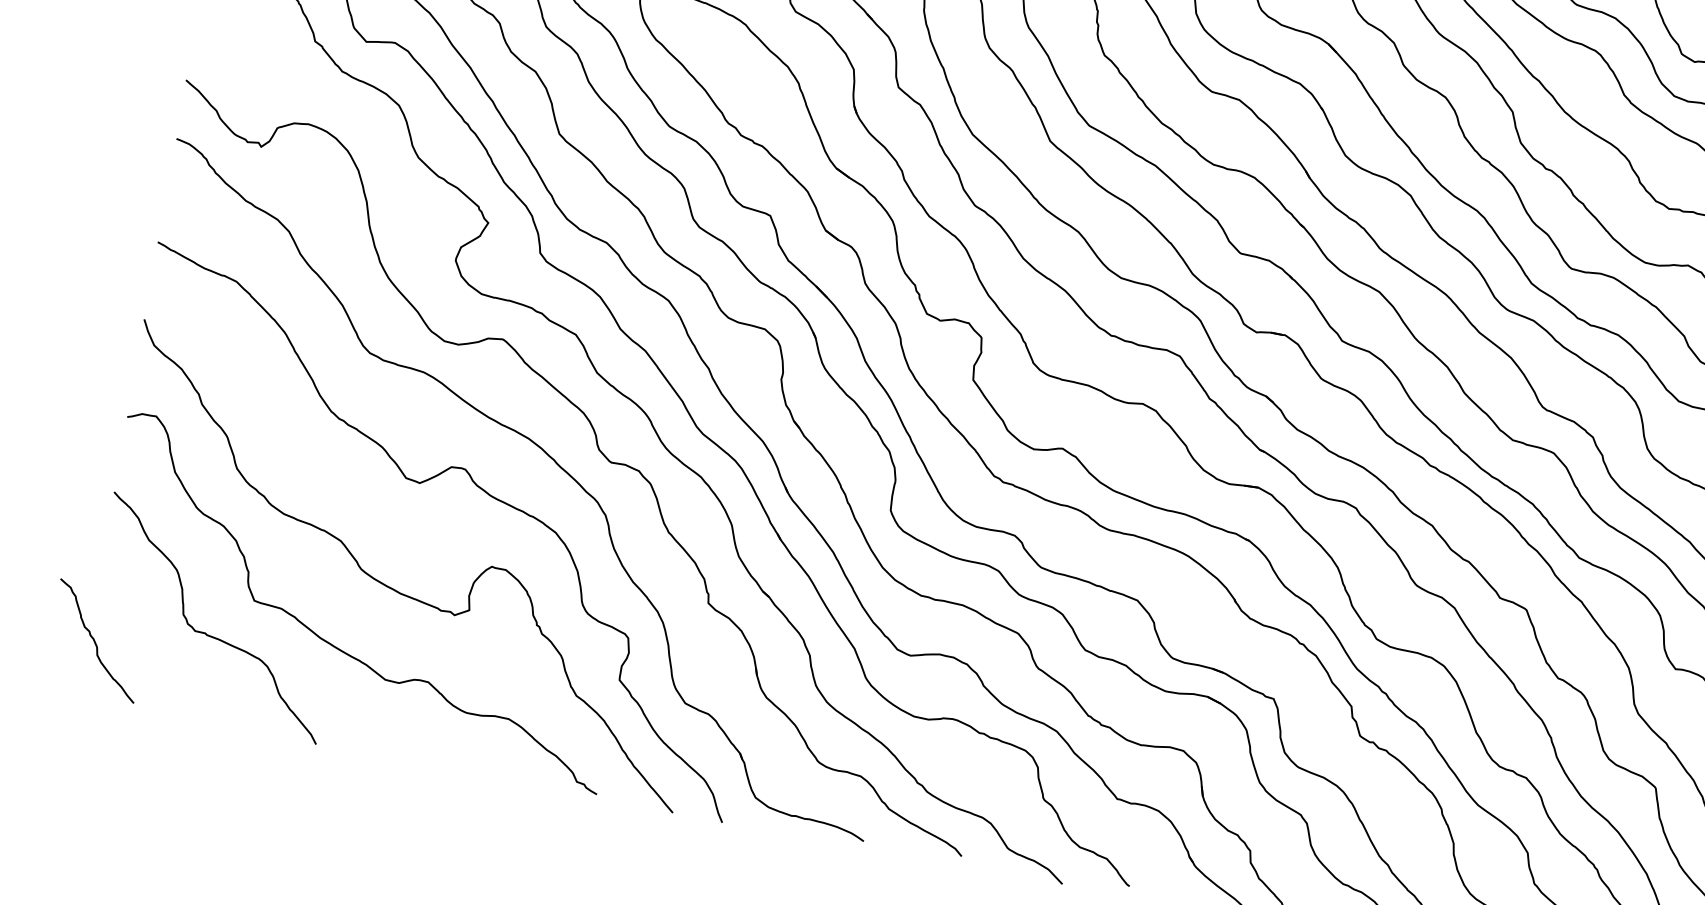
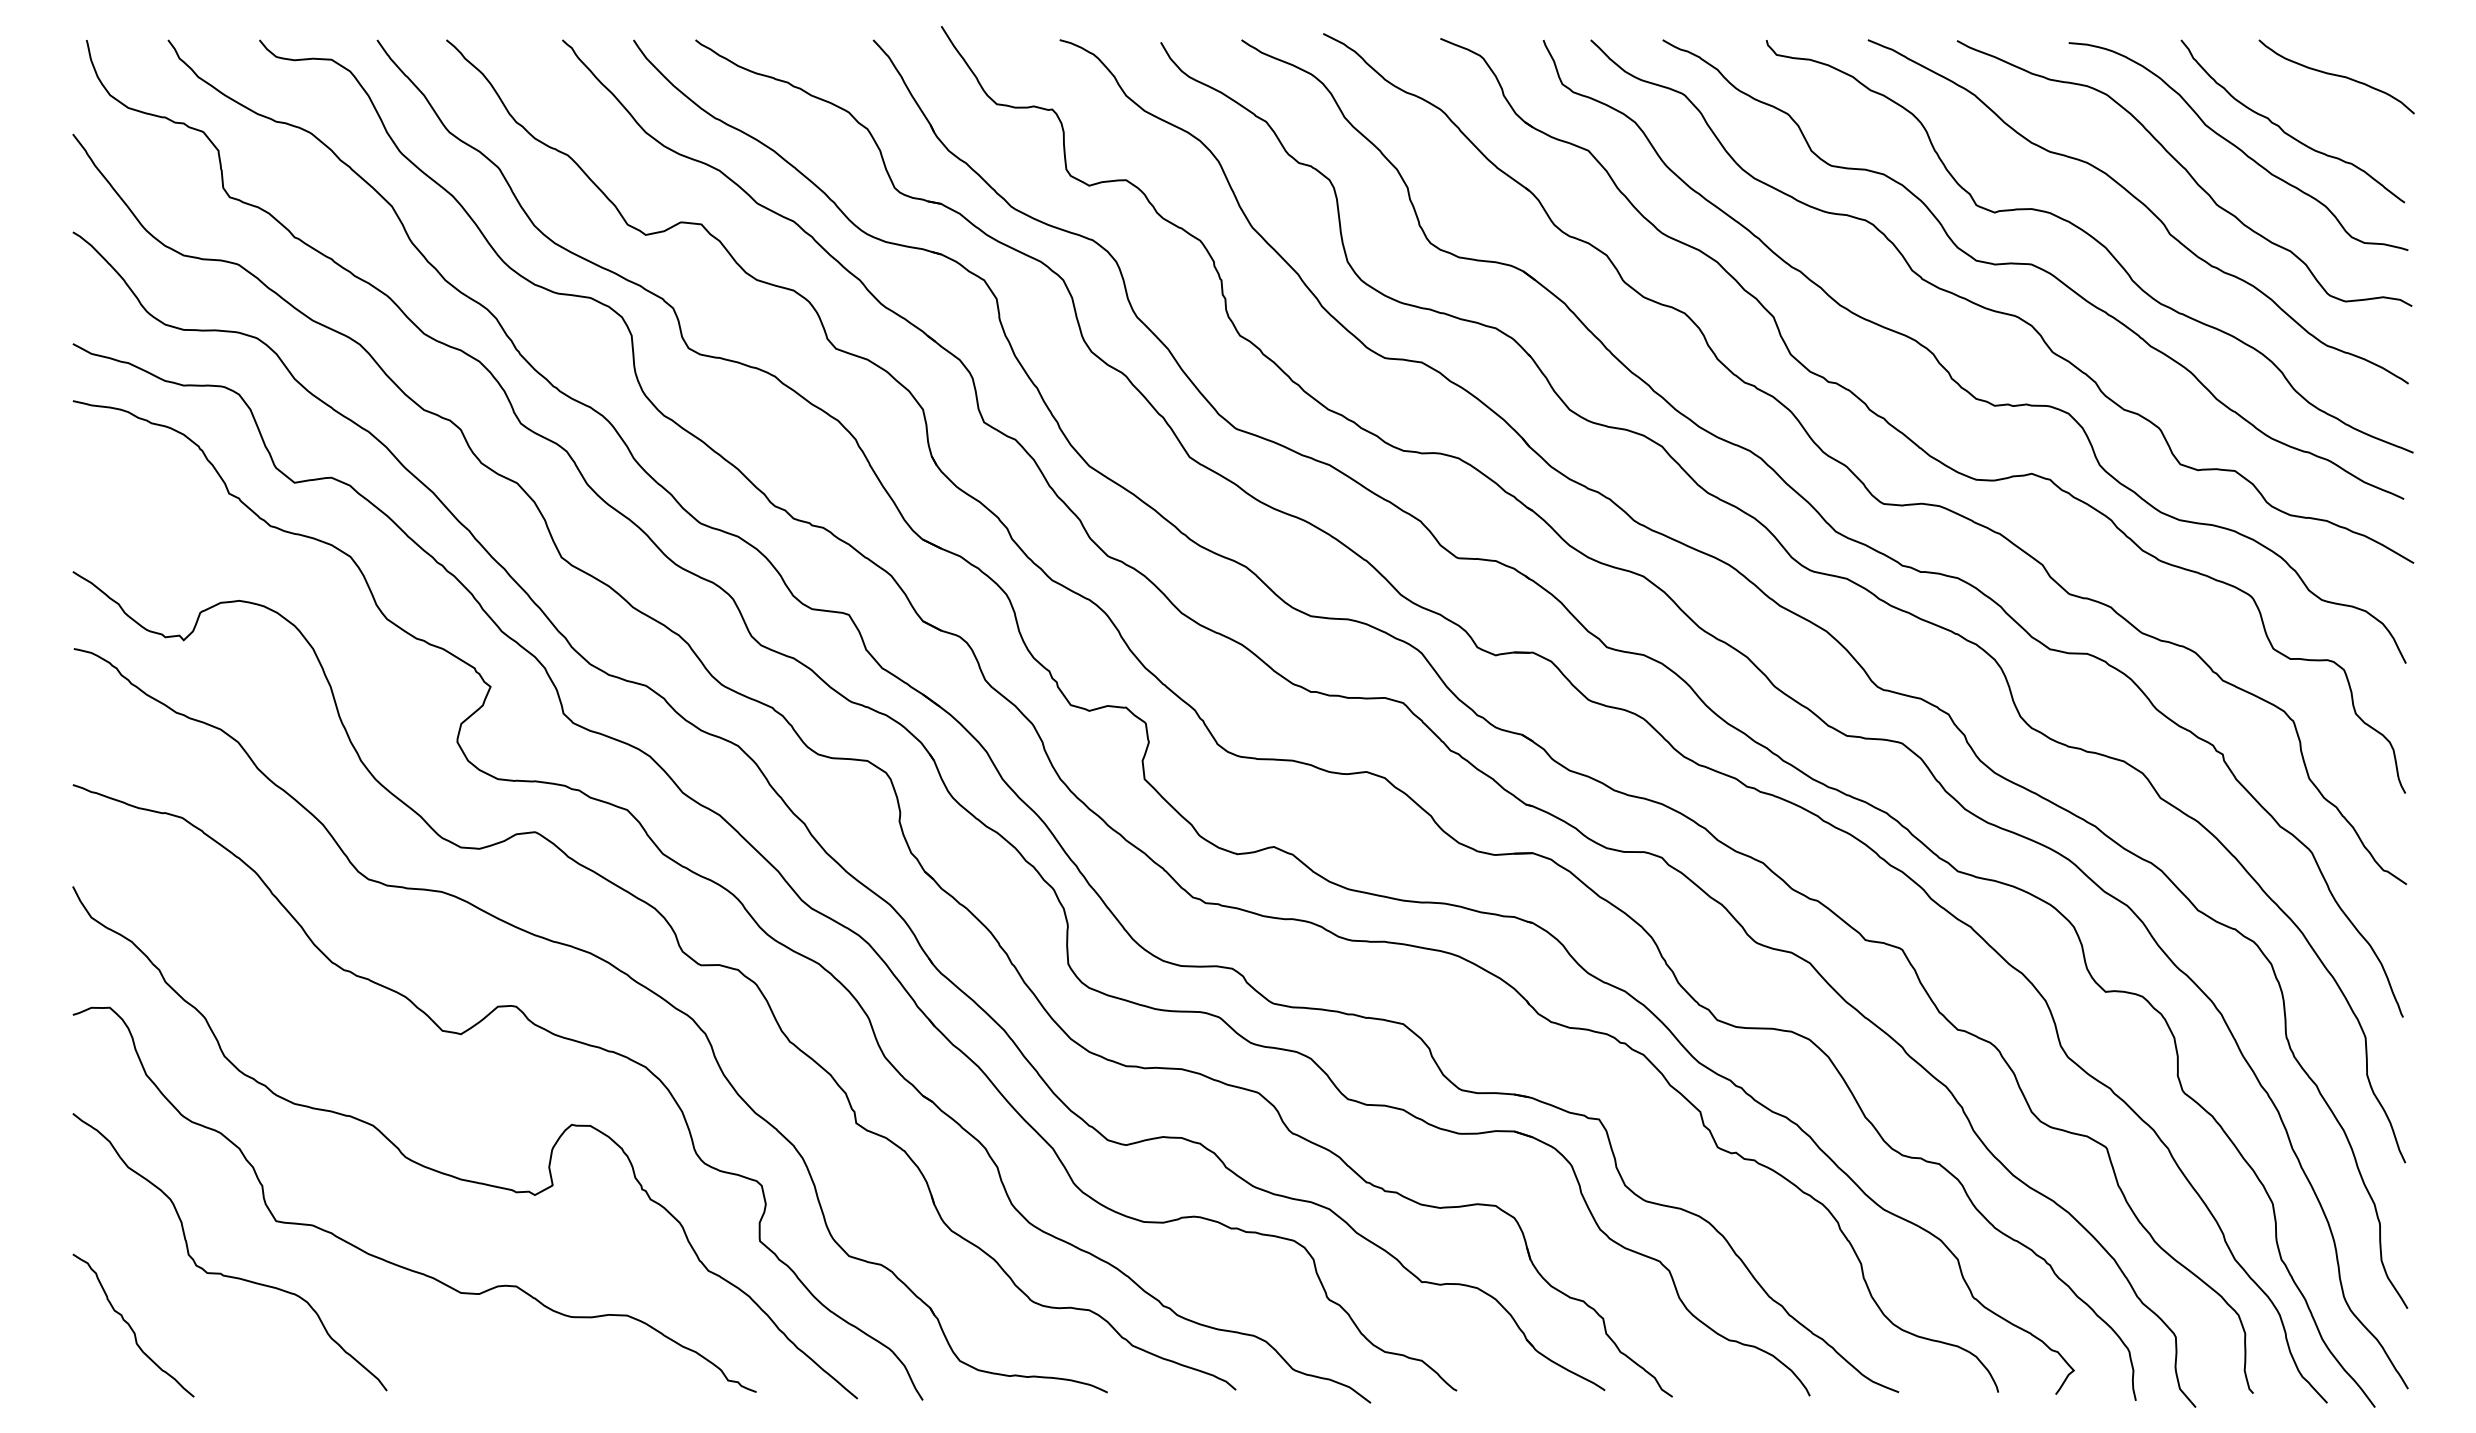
curve: (95, 641) -> (131, 1326), moved

